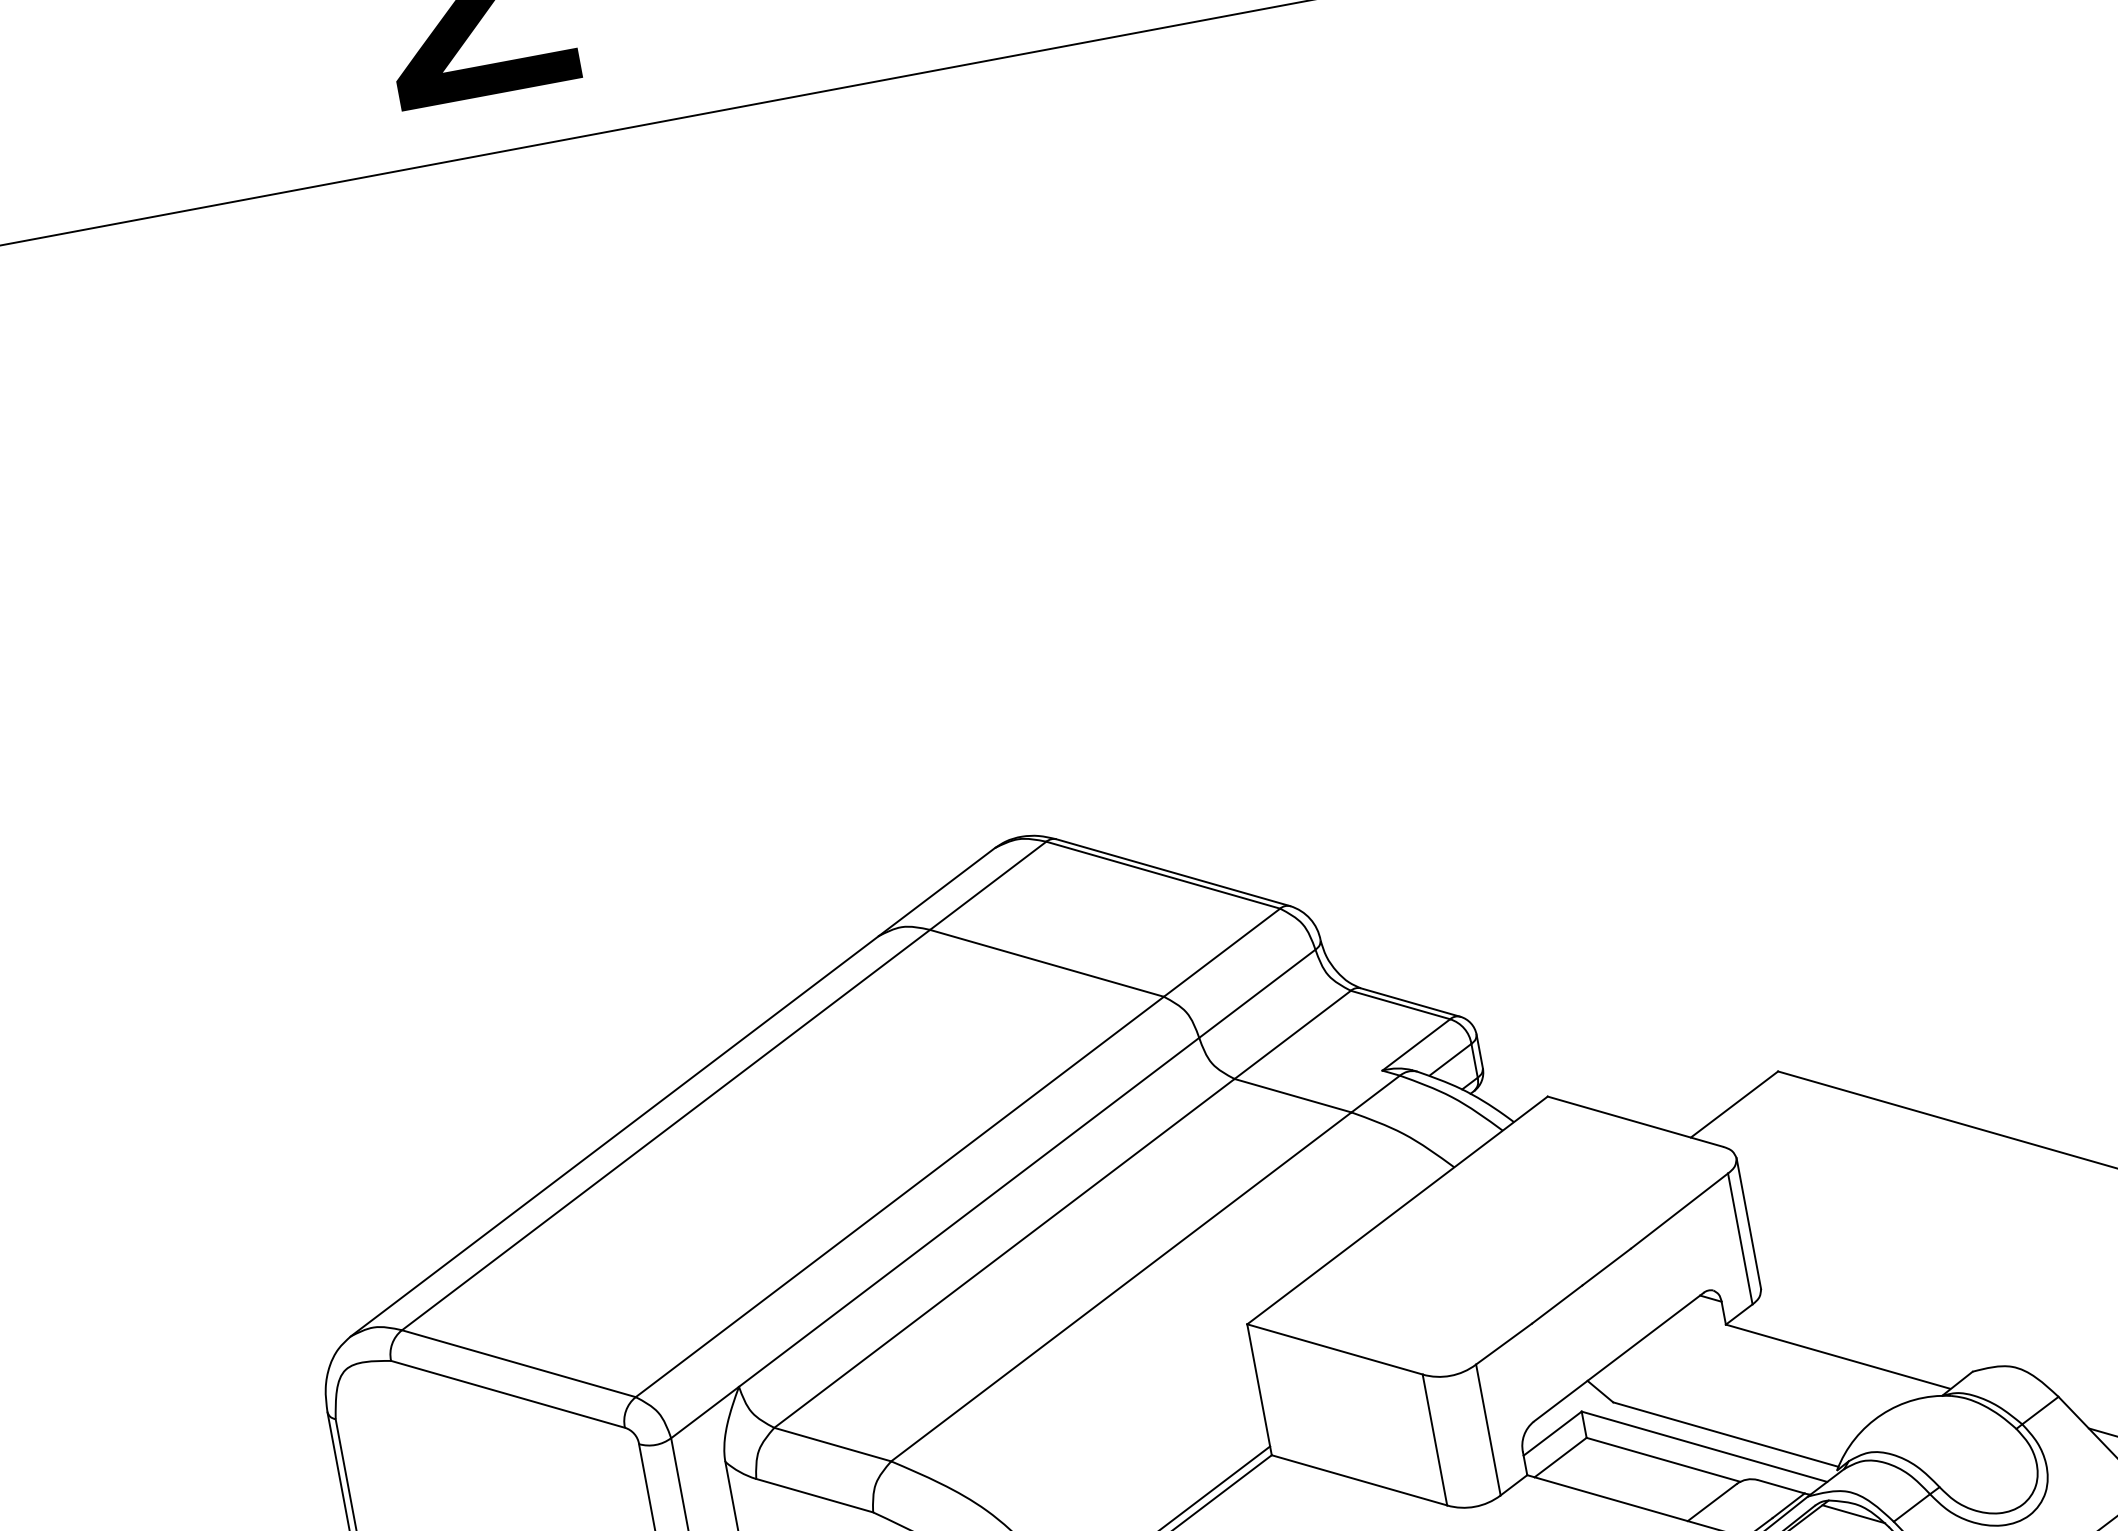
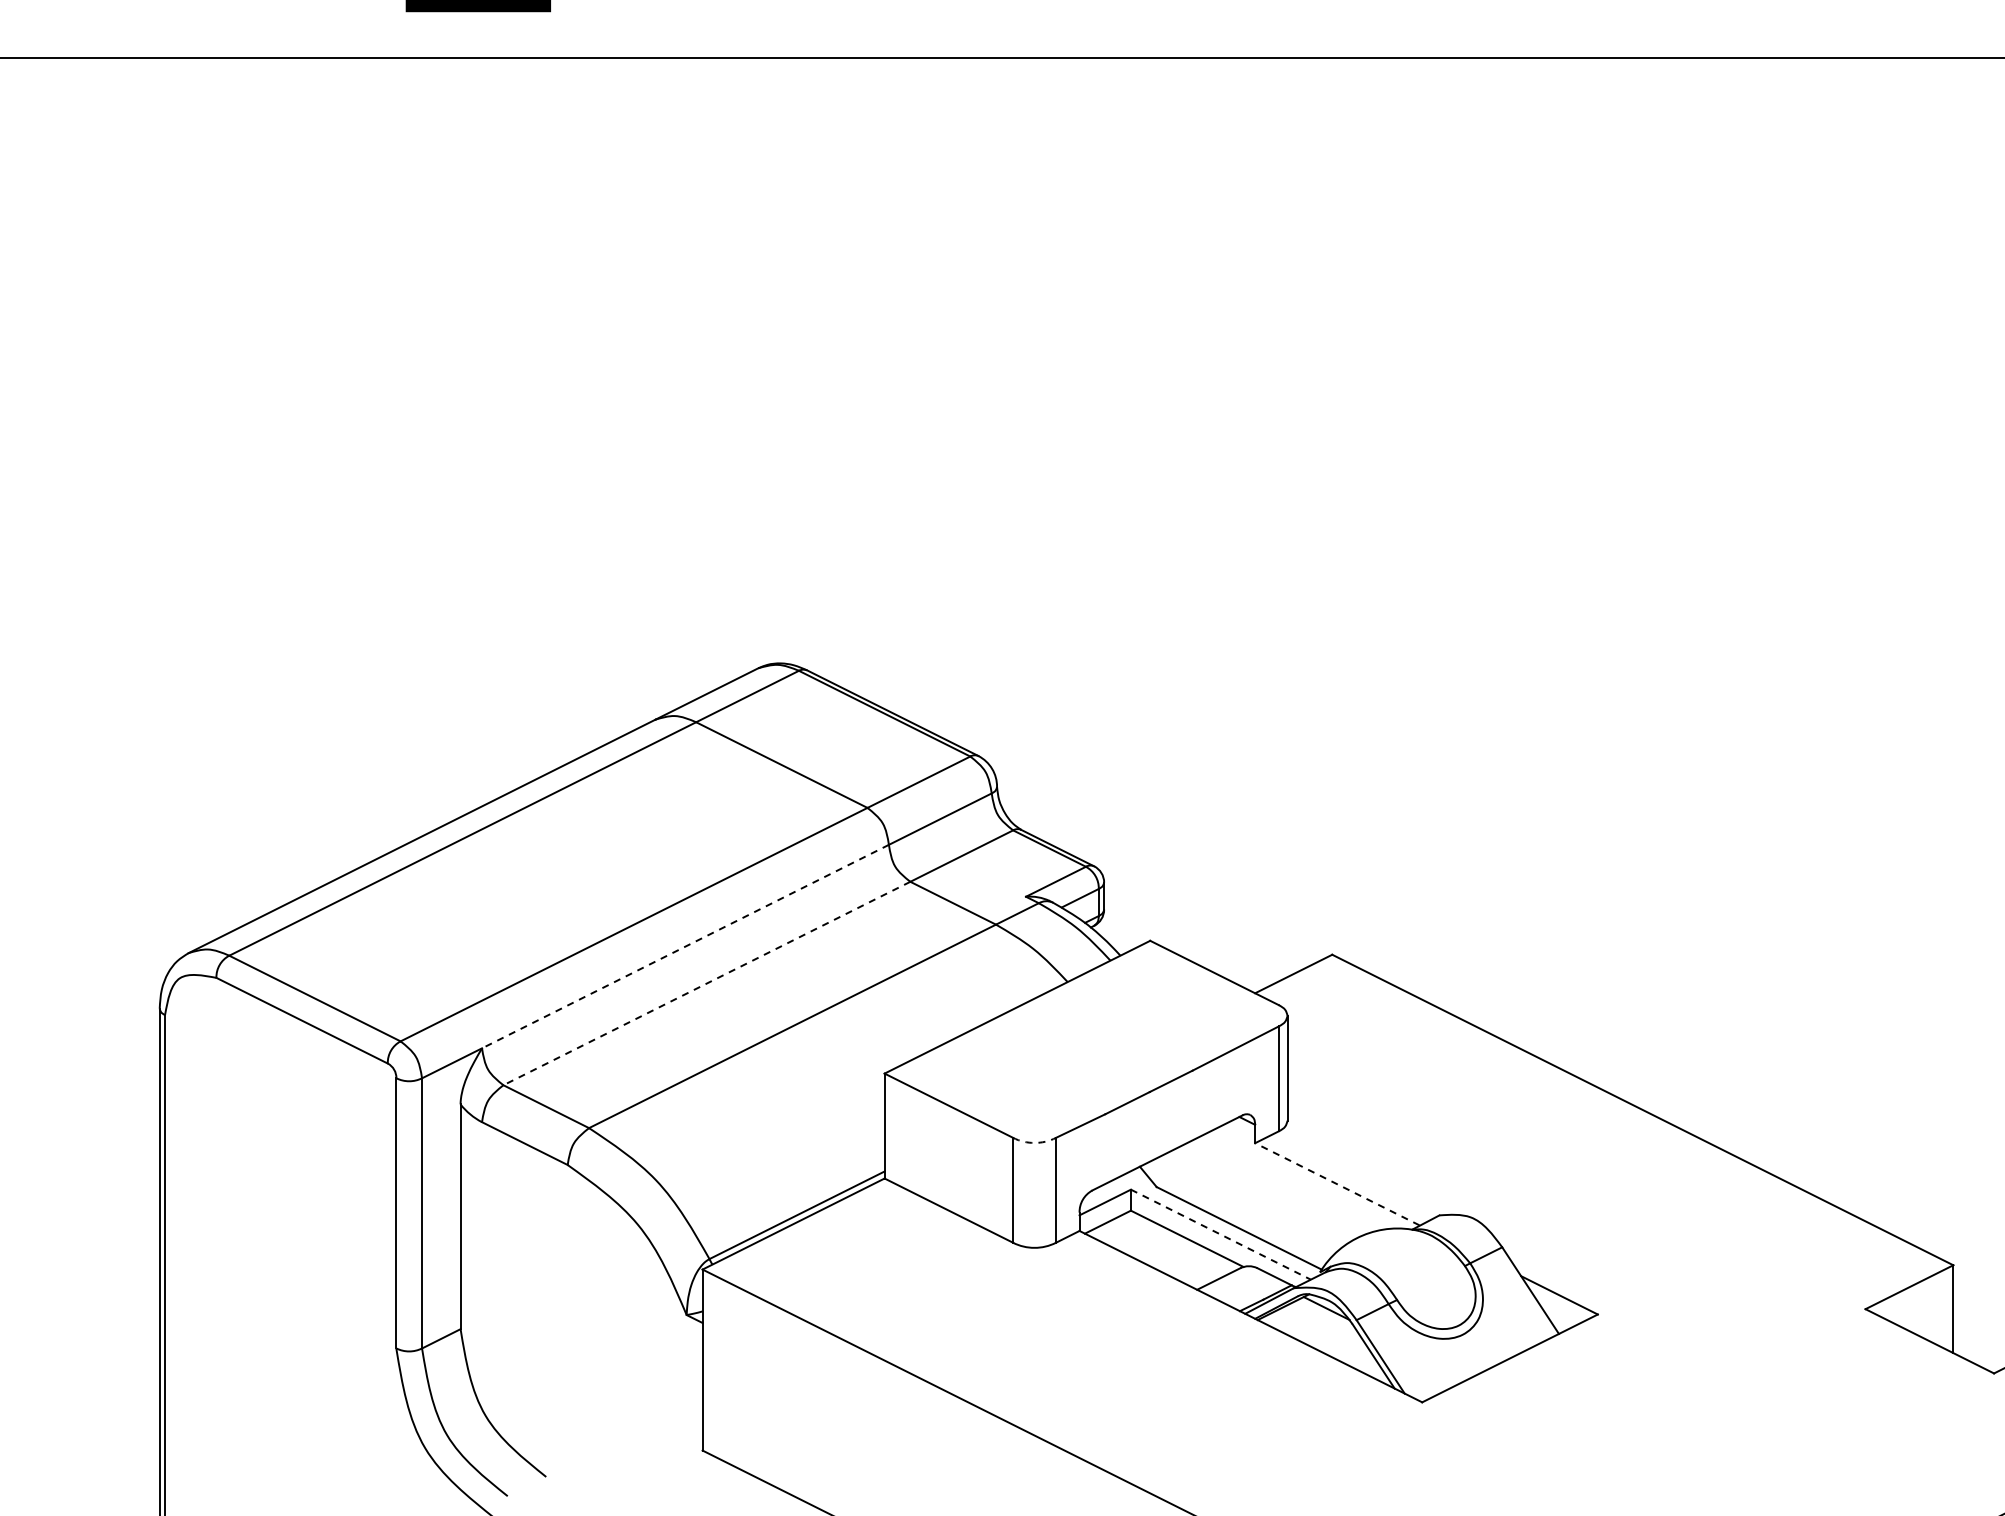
line: (969, 1212) -> (685, 946), solid -> dashed
line: (1003, 1253) -> (706, 983), solid -> dashed
line: (1838, 1356) -> (1337, 1184), solid -> dashed
arc: (1450, 1375) -> (1034, 1142), solid -> dashed
line: (1703, 1446) -> (1220, 1234), solid -> dashed

